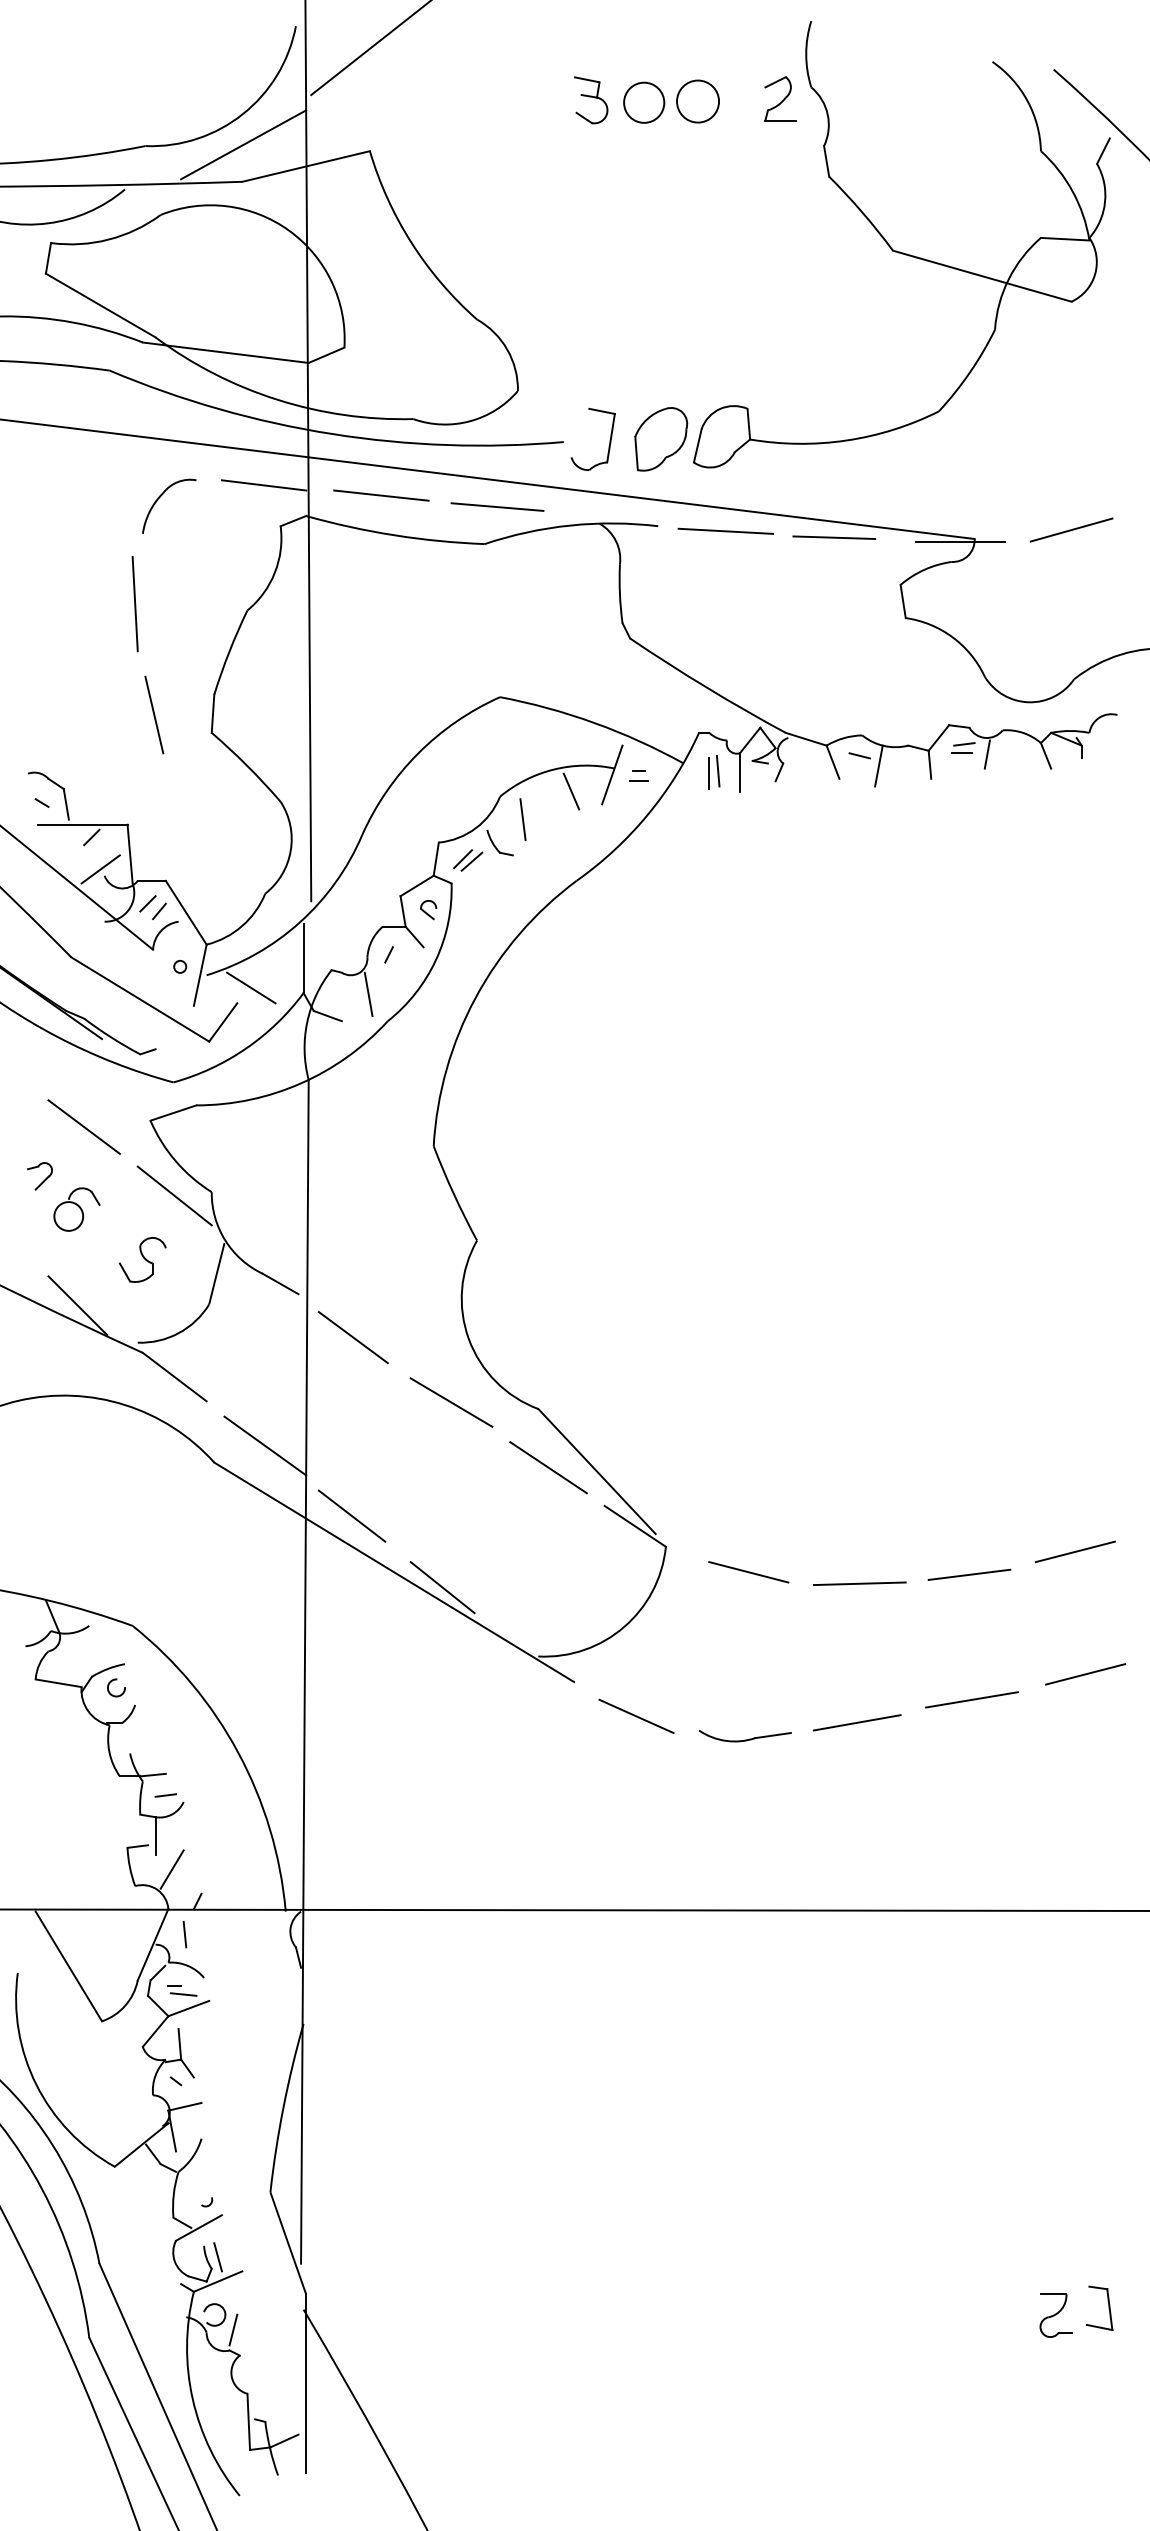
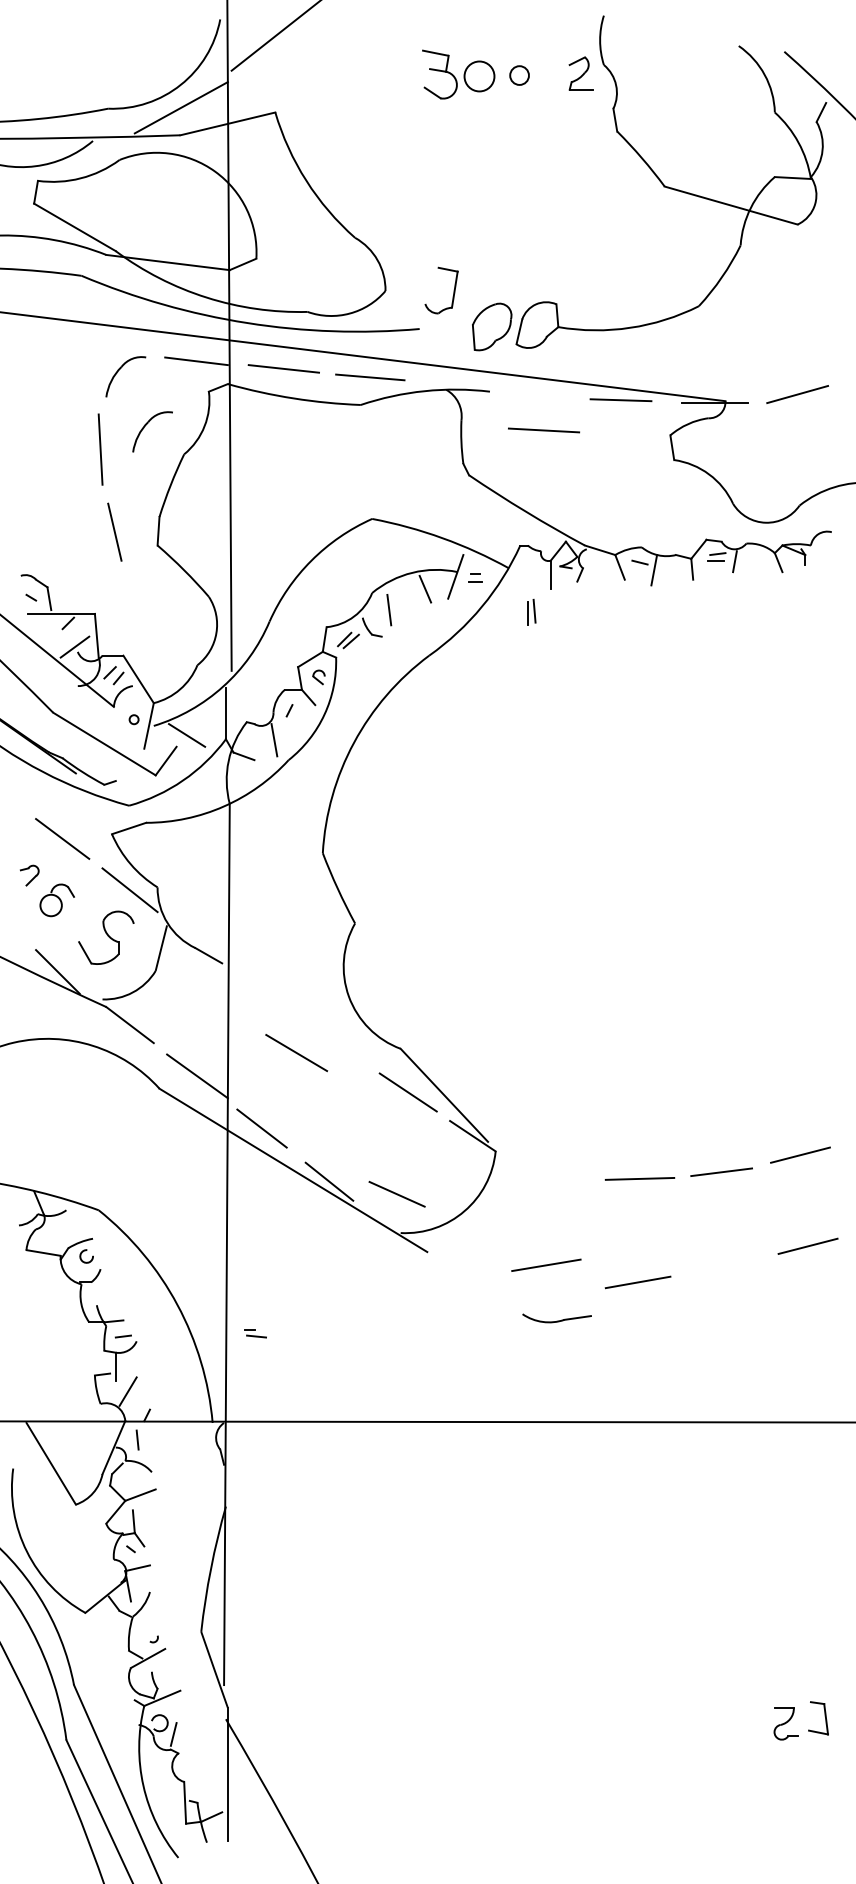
part: (591, 100) -> (440, 74), size x1.4
circle: (698, 101) -> (519, 75), size x0.6
part: (609, 439) -> (453, 290), moved
line: (725, 530) -> (543, 429), moved
part: (197, 570) -> (146, 424), added
part: (714, 772) -> (531, 612), moved
part: (142, 1259) -> (106, 937), size x1.6
line: (352, 1337) -> (262, 995), removed
line: (451, 1402) -> (296, 1052), moved
line: (748, 1572) -> (557, 1170), removed
line: (971, 1699) -> (545, 1265), moved
line: (636, 1715) -> (397, 1193), moved
part: (744, 1736) -> (556, 1318), moved
part: (182, 1990) -> (255, 1333), moved
line: (217, 2257) -> (161, 1680), removed

